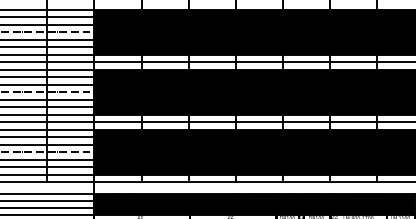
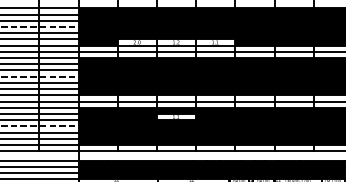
fill: (212, 50) -> (176, 41), removed
fill: (211, 140) -> (175, 116), removed

